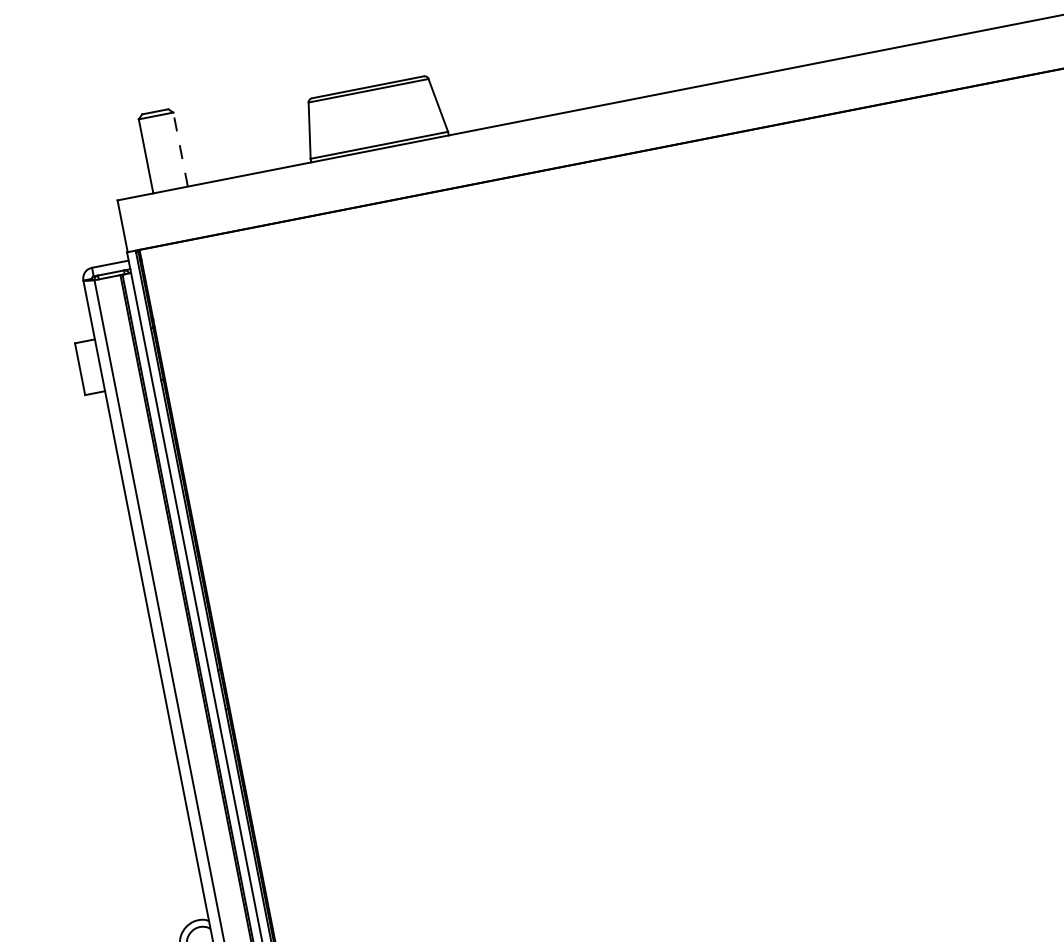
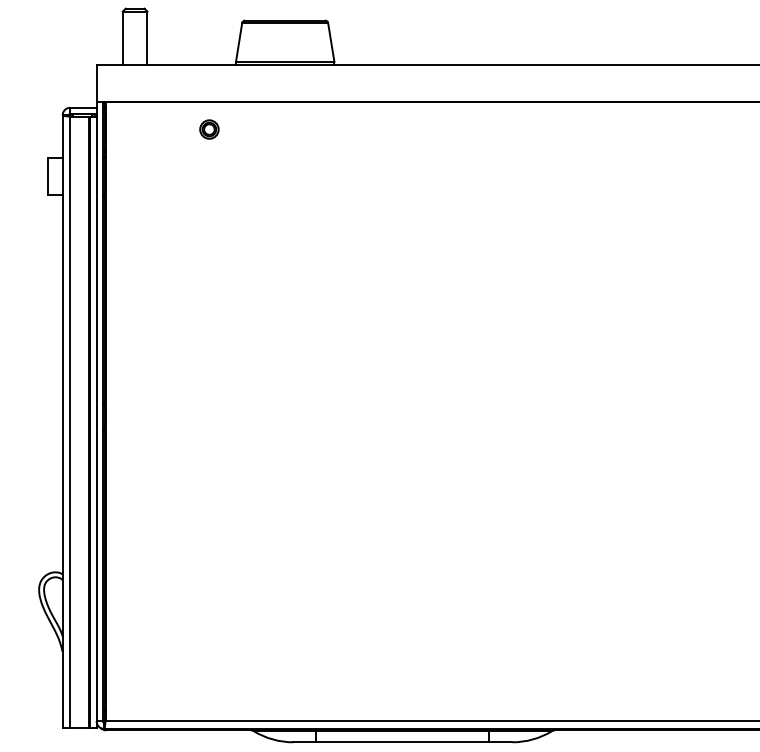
line: (180, 150) -> (147, 38), dashed -> solid
part: (292, 260) -> (209, 129), added

